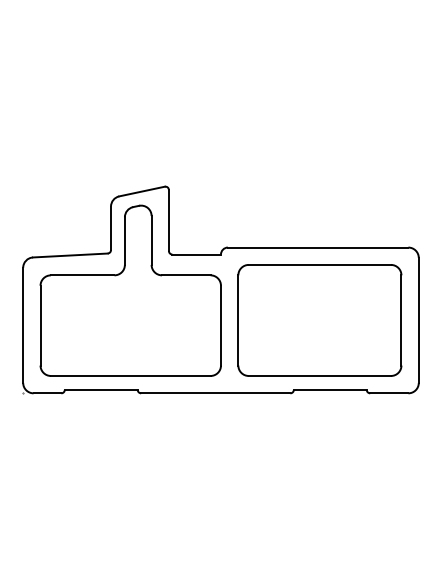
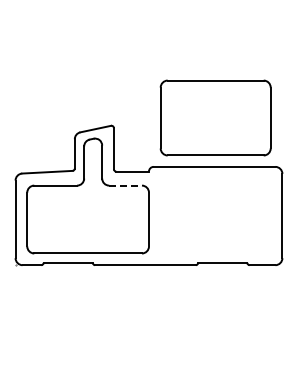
line: (187, 275) -> (126, 185), solid -> dashed
part: (319, 319) -> (215, 117), moved

